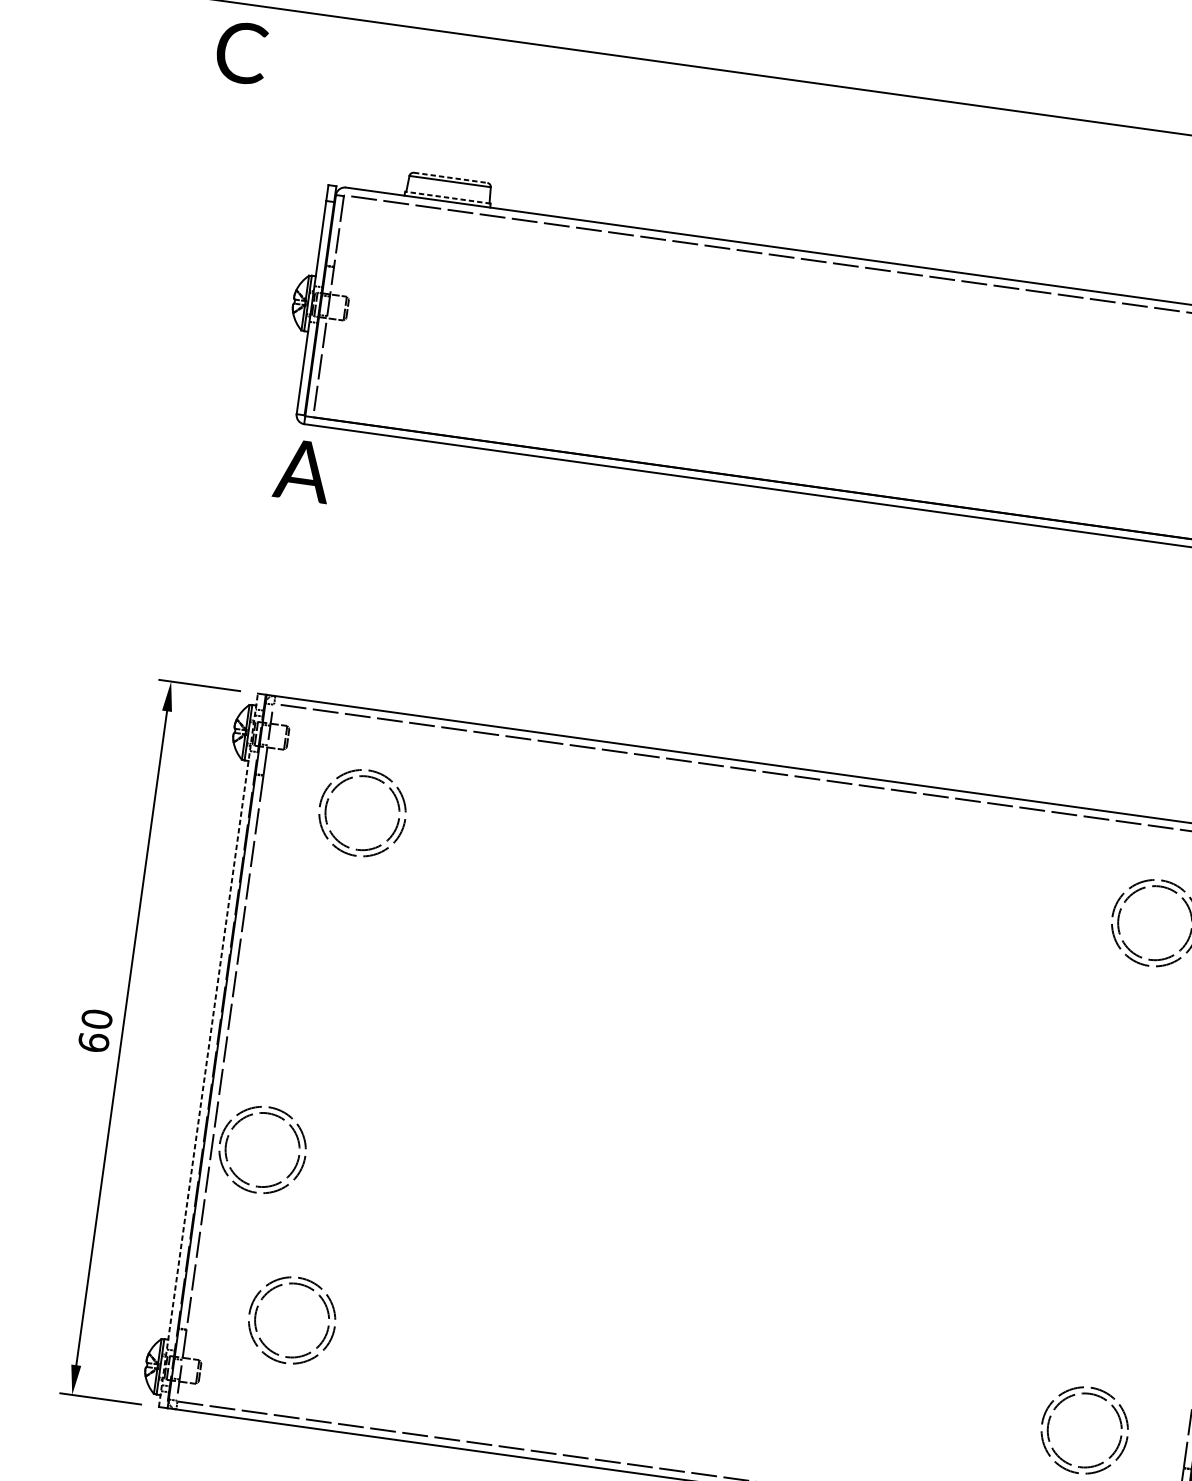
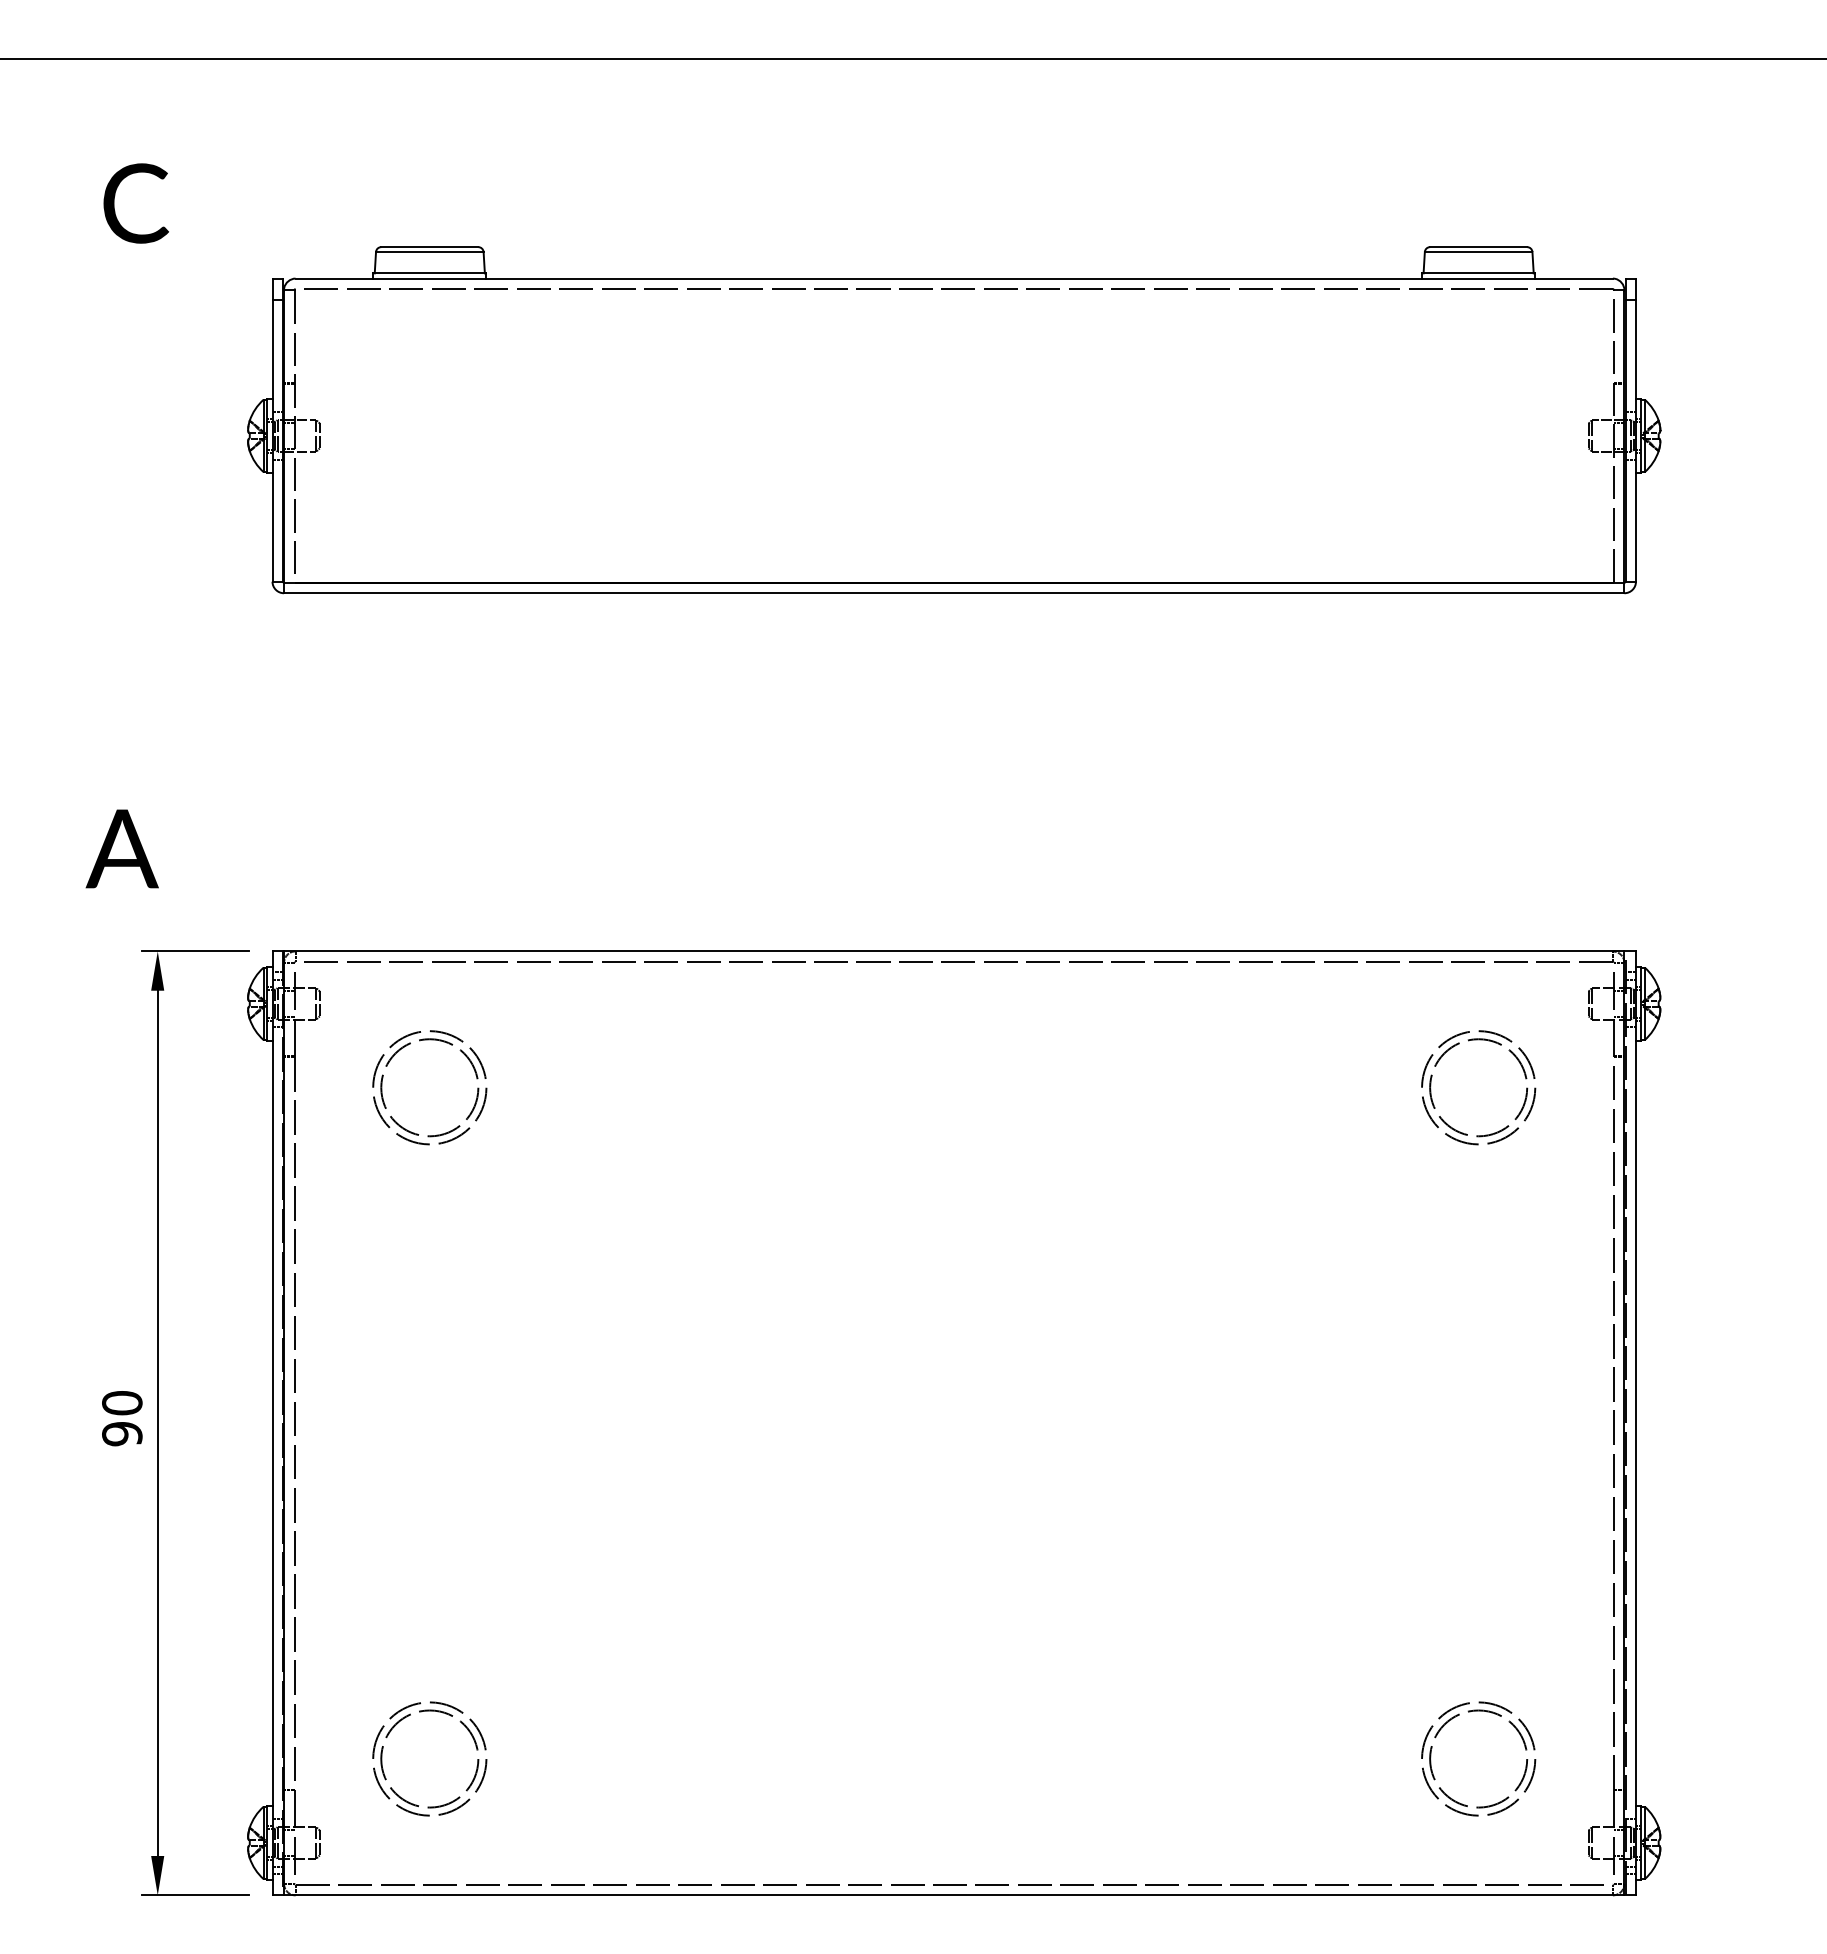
text: (241, 52) -> (135, 203), moved
line: (450, 178) -> (429, 247), dashed -> solid
line: (447, 197) -> (429, 273), dashed -> solid
text: (302, 470) -> (121, 848), moved
text: (94, 1042) -> (122, 1433), 60 -> 90
line: (208, 1050) -> (272, 1423), dashed -> solid
part: (246, 1118) -> (333, 1504), removed

